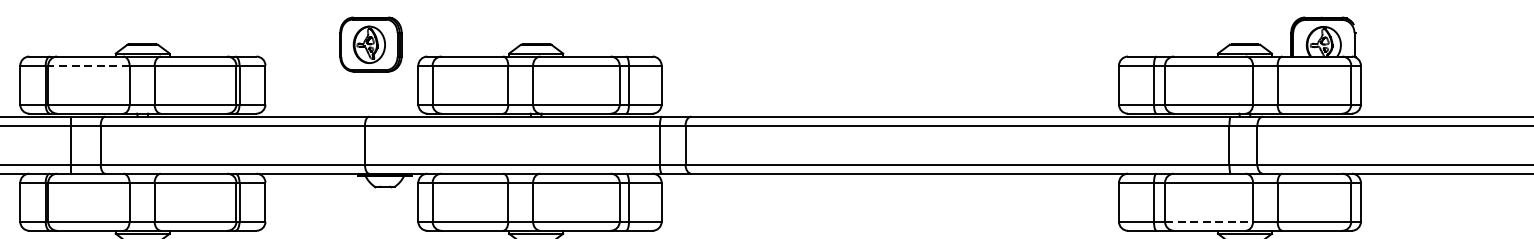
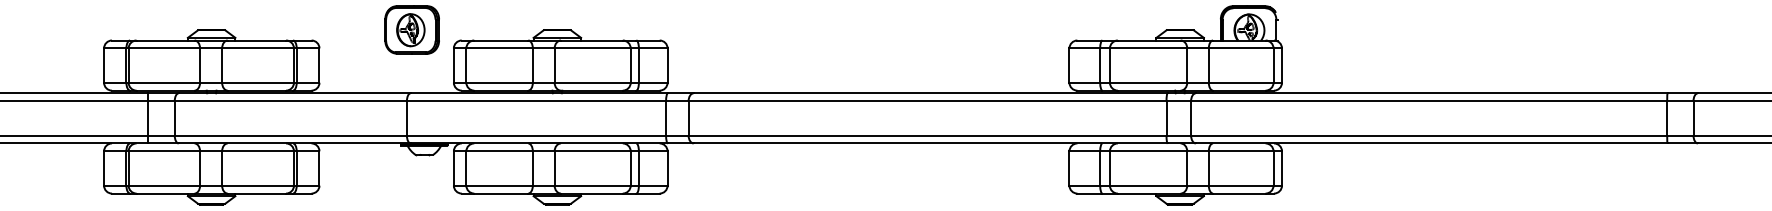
line: (89, 65) -> (164, 48), dashed -> solid
line: (1208, 221) -> (1148, 185), dashed -> solid

